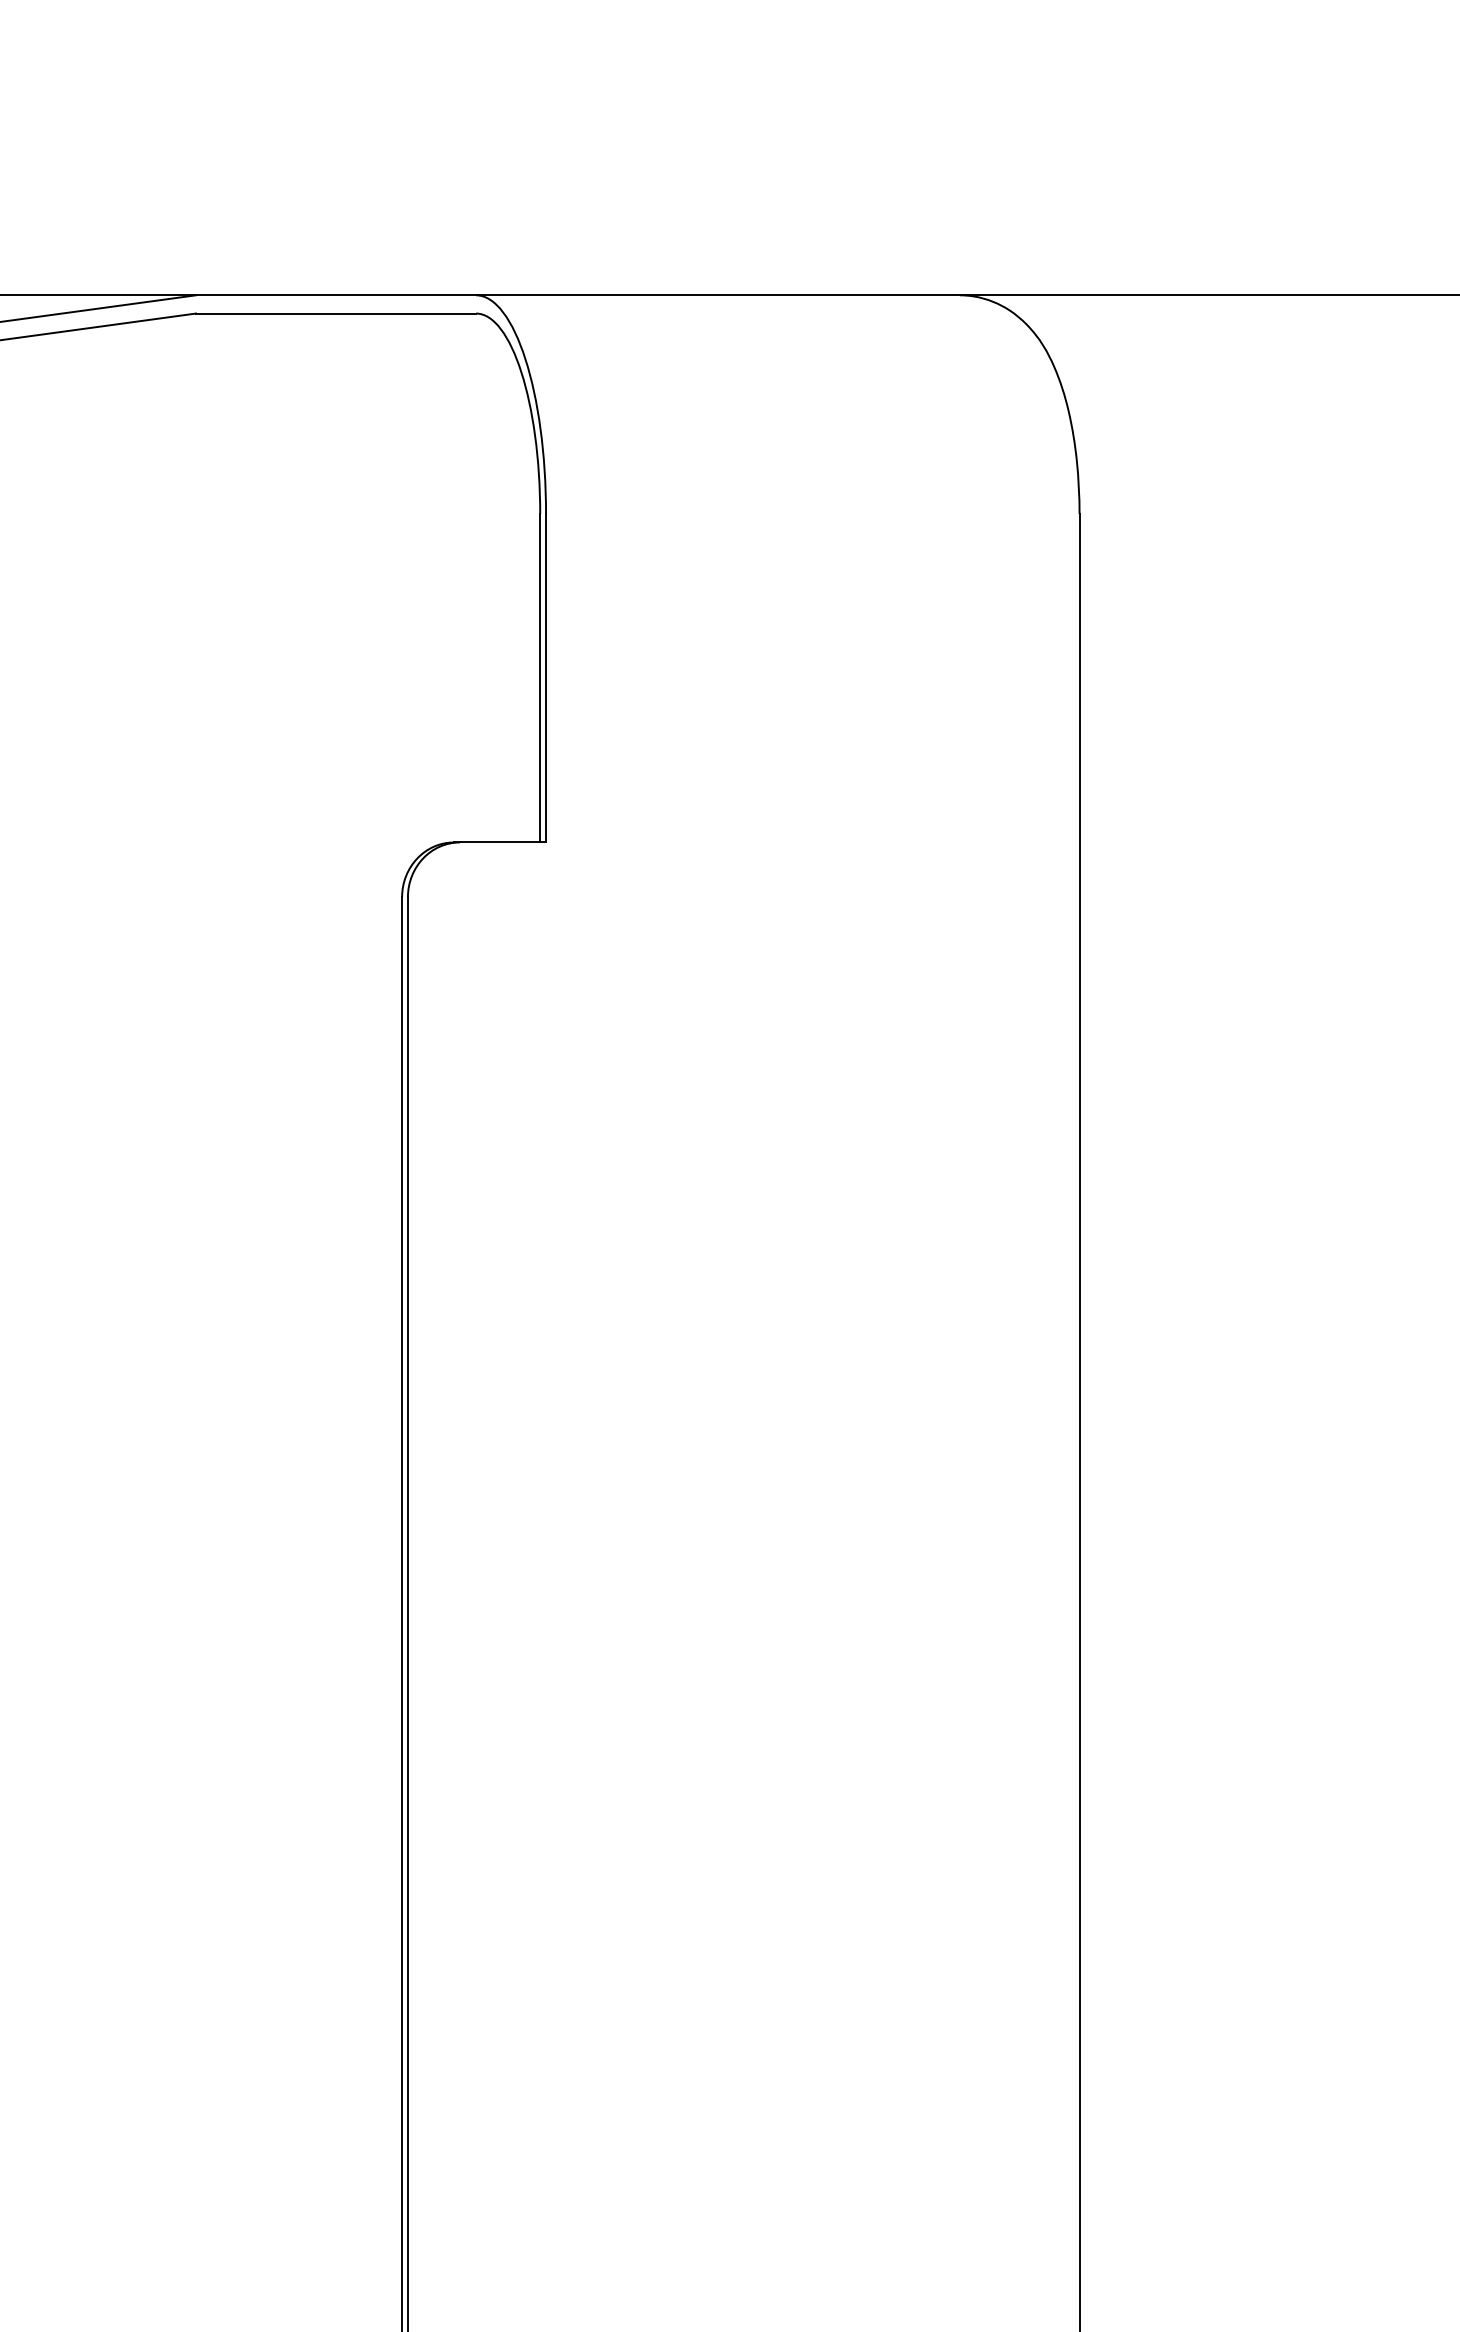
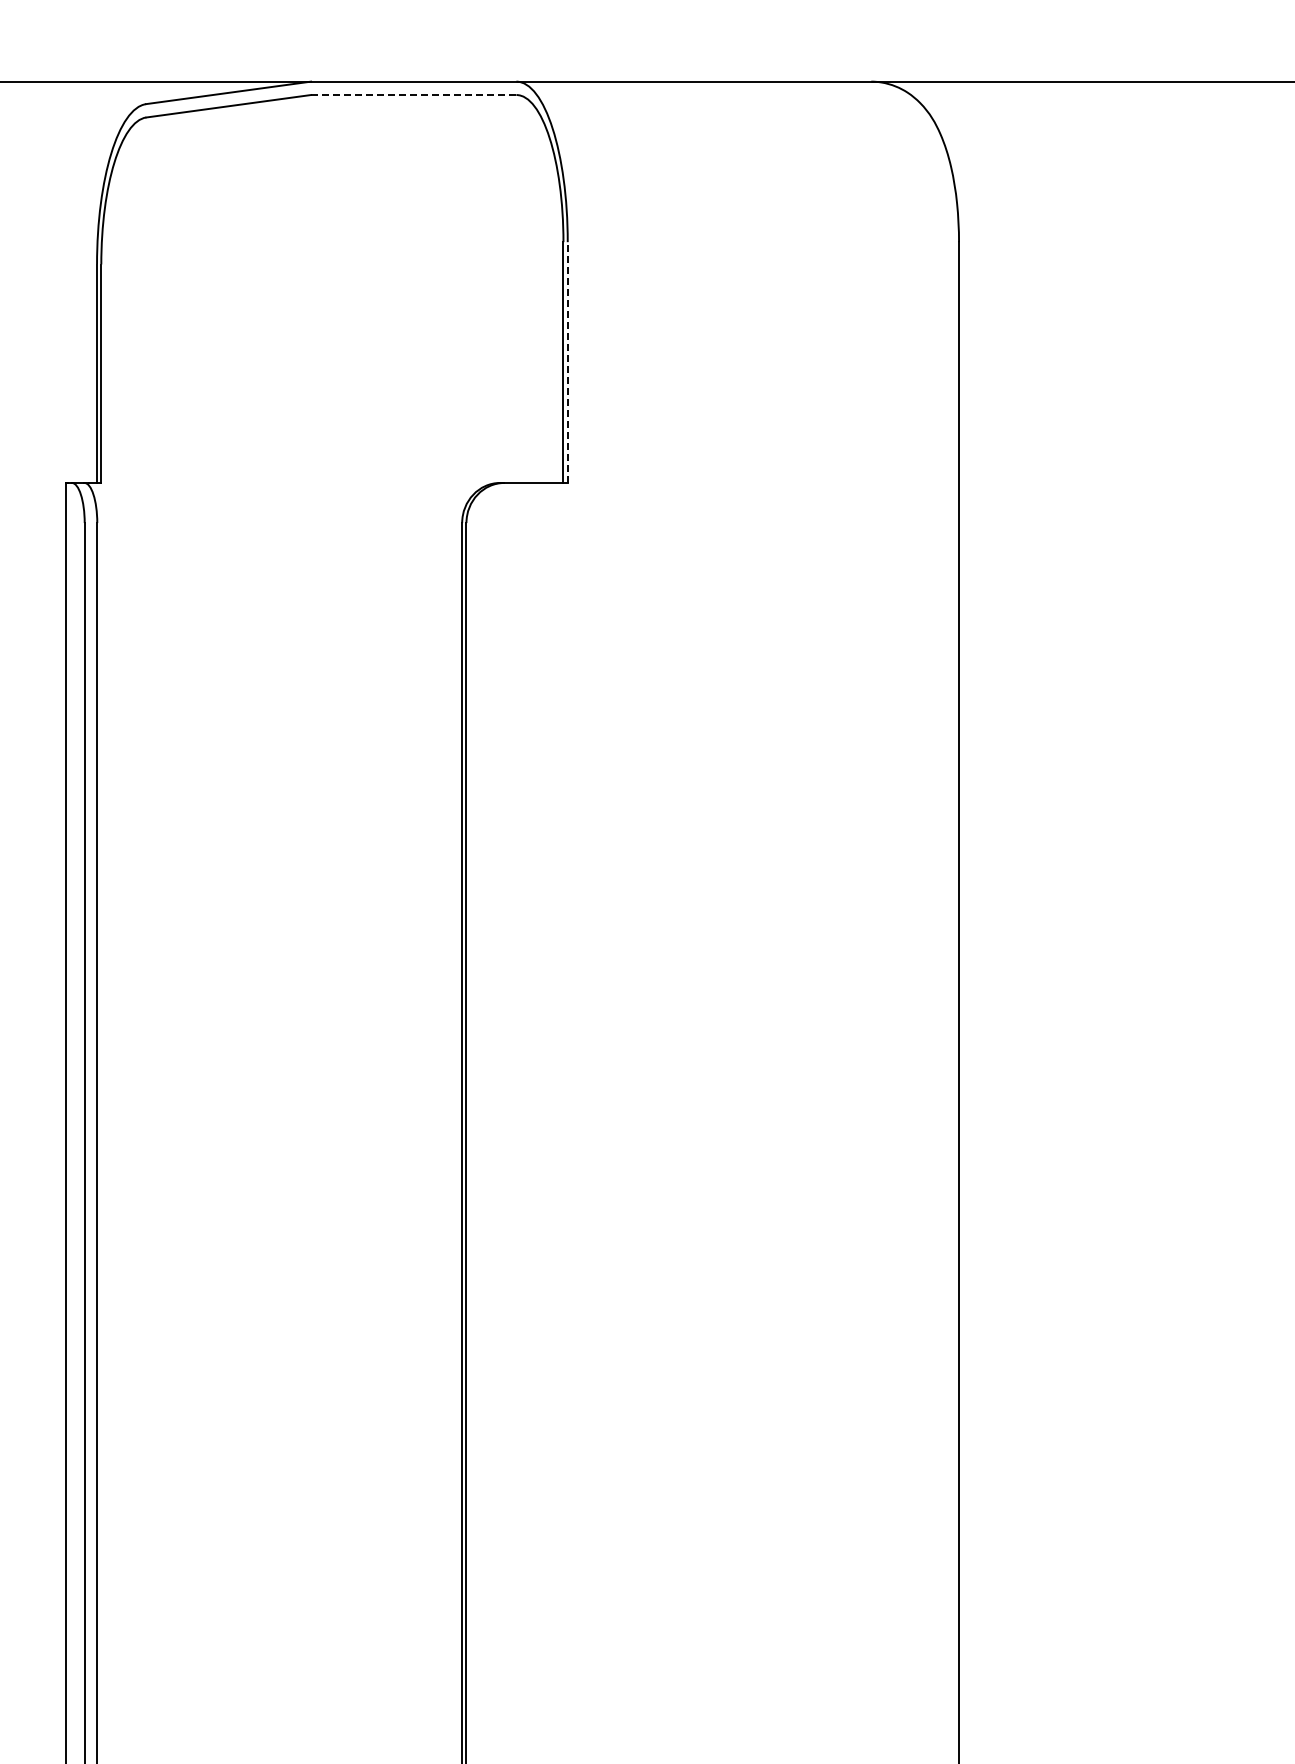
line: (335, 314) -> (413, 95), solid -> dashed
line: (545, 678) -> (567, 362), solid -> dashed

